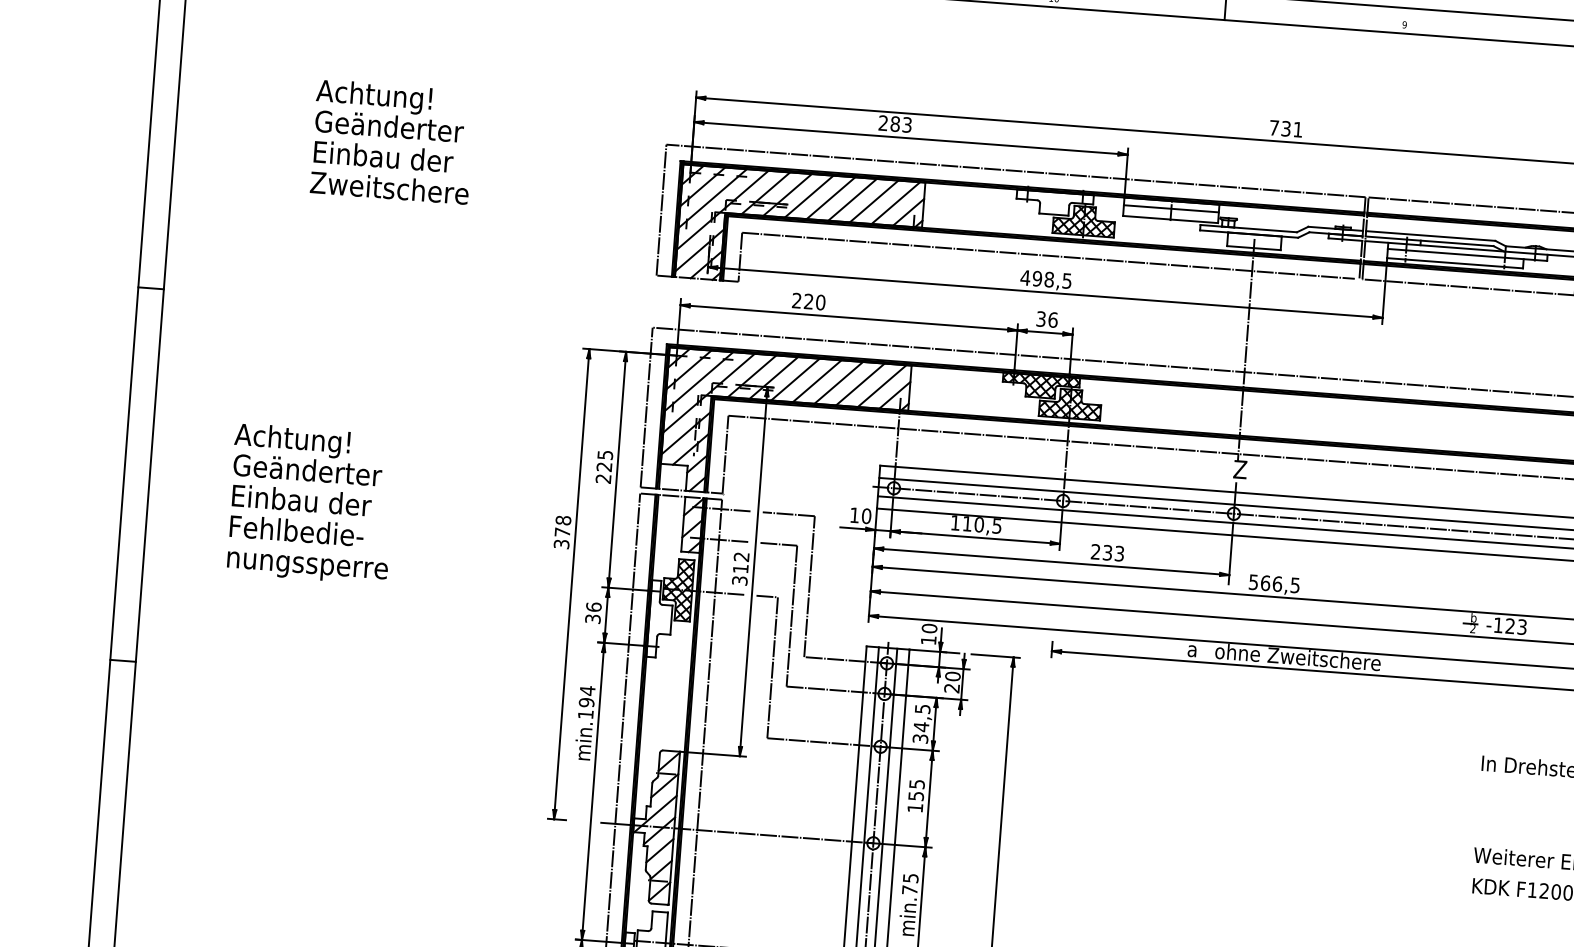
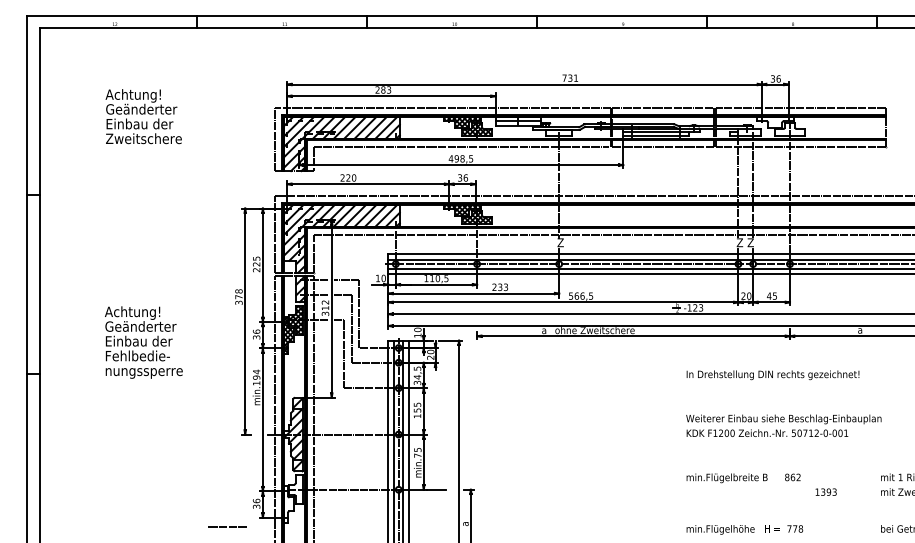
hatch: (1055, 201) -> (462, 121), added
text: (310, 503) -> (143, 342), moved
hatch: (659, 617) -> (288, 334), added

